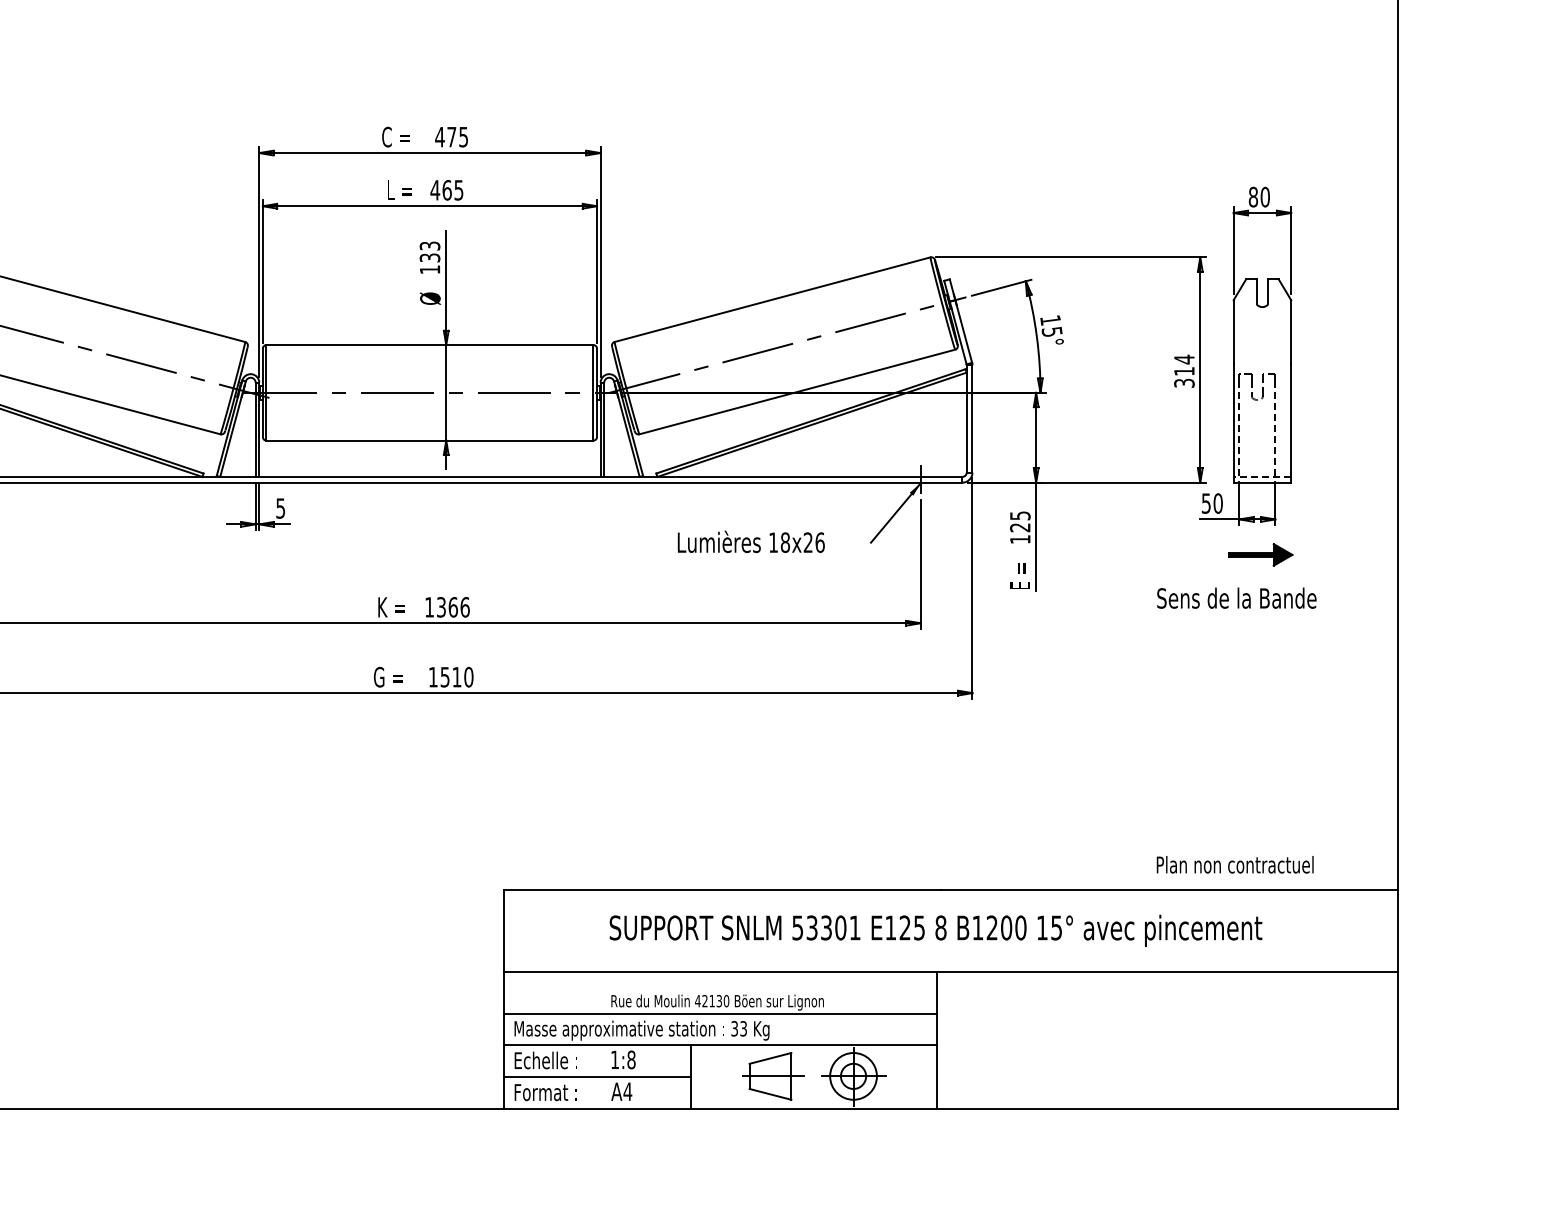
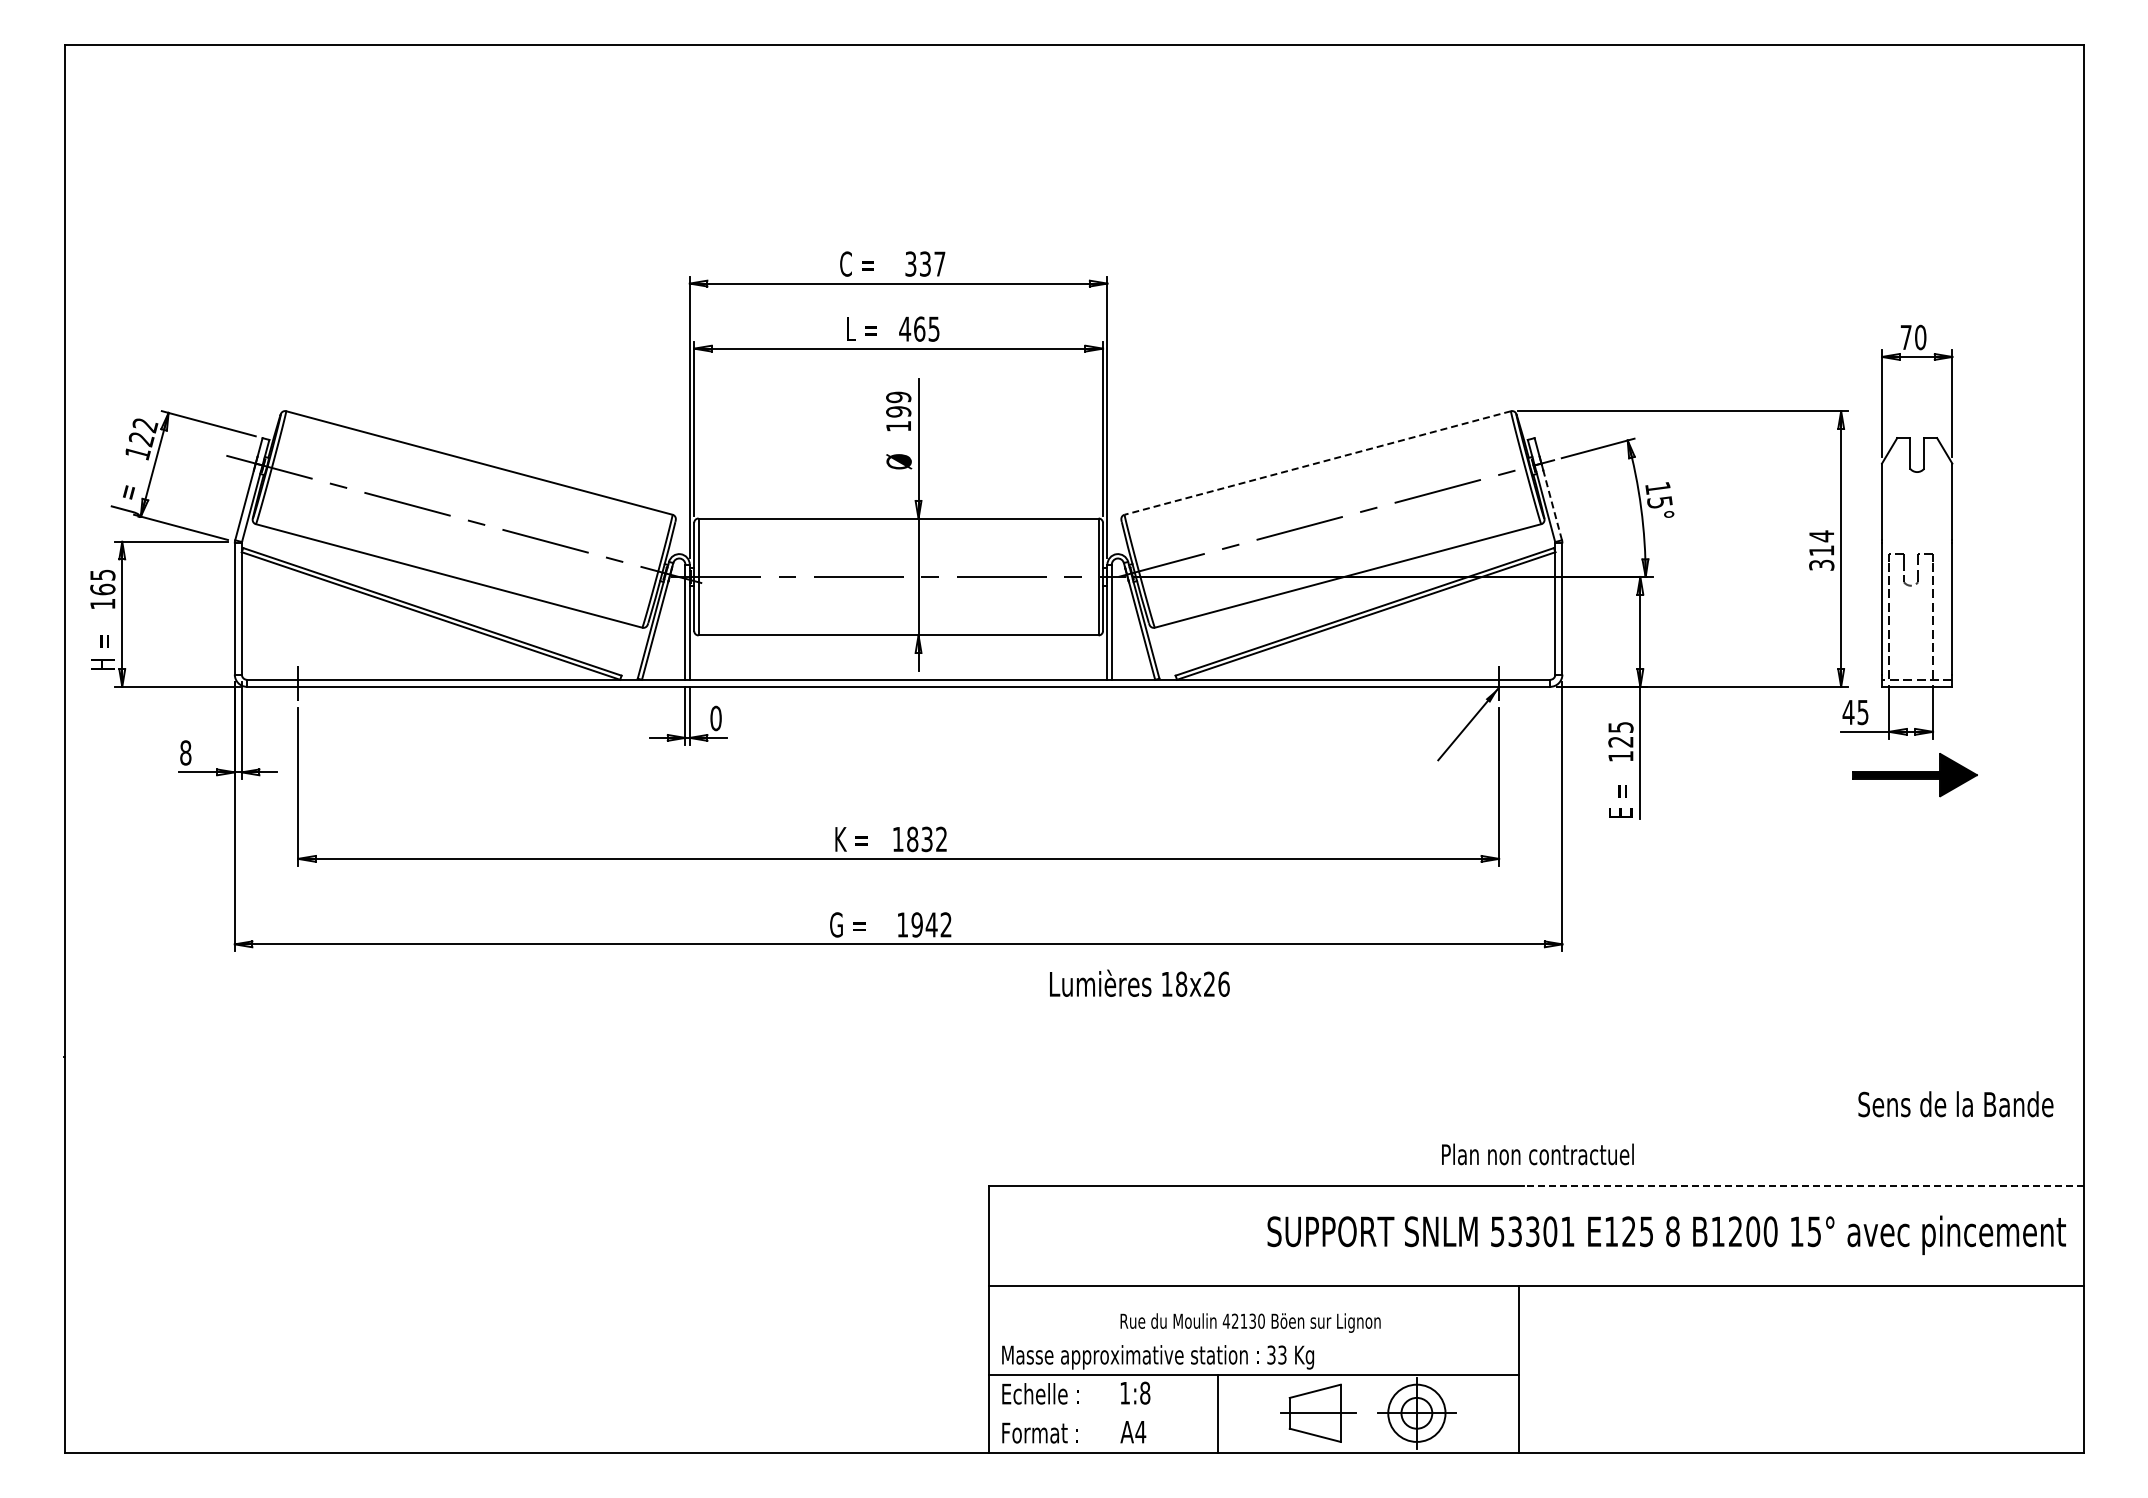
text: (451, 136) -> (924, 263), 475 -> 337
text: (1252, 197) -> (1905, 337), 80 -> 70
text: (429, 251) -> (898, 404), 133 -> 199
line: (772, 300) -> (1317, 463), solid -> dashed
line: (963, 331) -> (1551, 501), solid -> dashed
text: (1212, 503) -> (1855, 712), 50 -> 45
text: (280, 508) -> (715, 718), 5 -> 0
text: (751, 541) -> (1139, 982), moved
part: (1261, 555) -> (1915, 775), size x1.6
text: (1236, 598) -> (1955, 1104), moved
text: (453, 607) -> (927, 839), 1366 -> 1832
text: (456, 676) -> (931, 924), 1510 -> 1942
text: (1234, 864) -> (1537, 1154), moved
line: (1169, 890) -> (1803, 1185), solid -> dashed
text: (935, 930) -> (1666, 1234), moved
line: (720, 1013) -> (1253, 1336), removed
line: (597, 1077) -> (1103, 1414), removed

